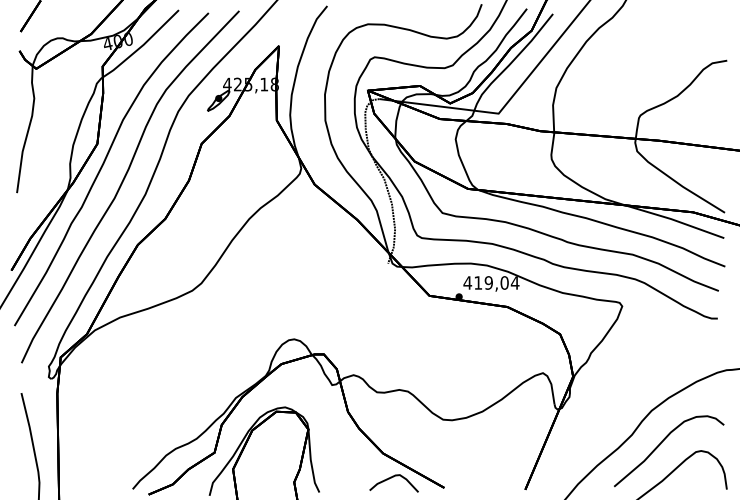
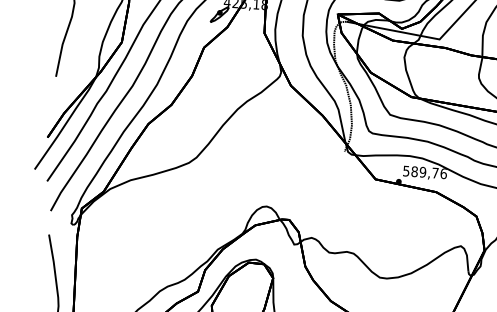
text: (491, 282) -> (425, 172), 419,04 -> 589,76

